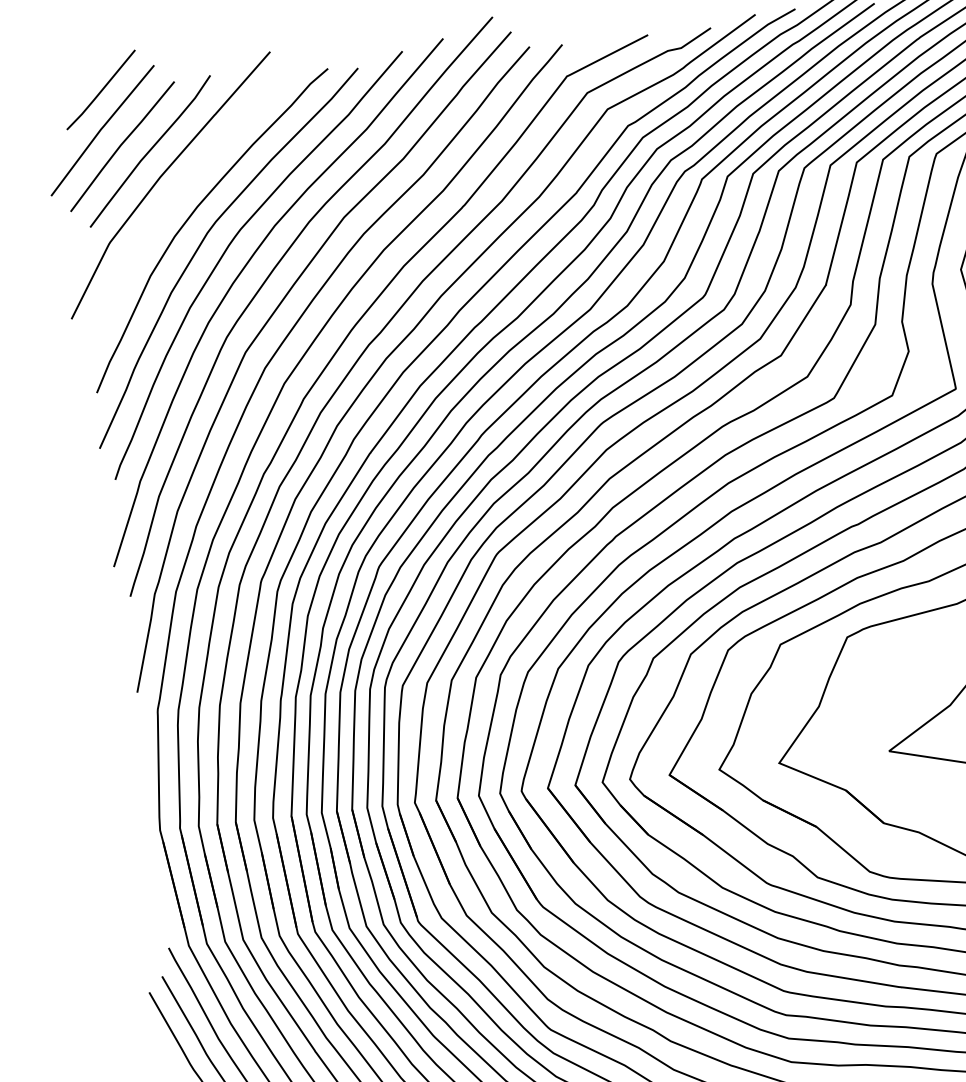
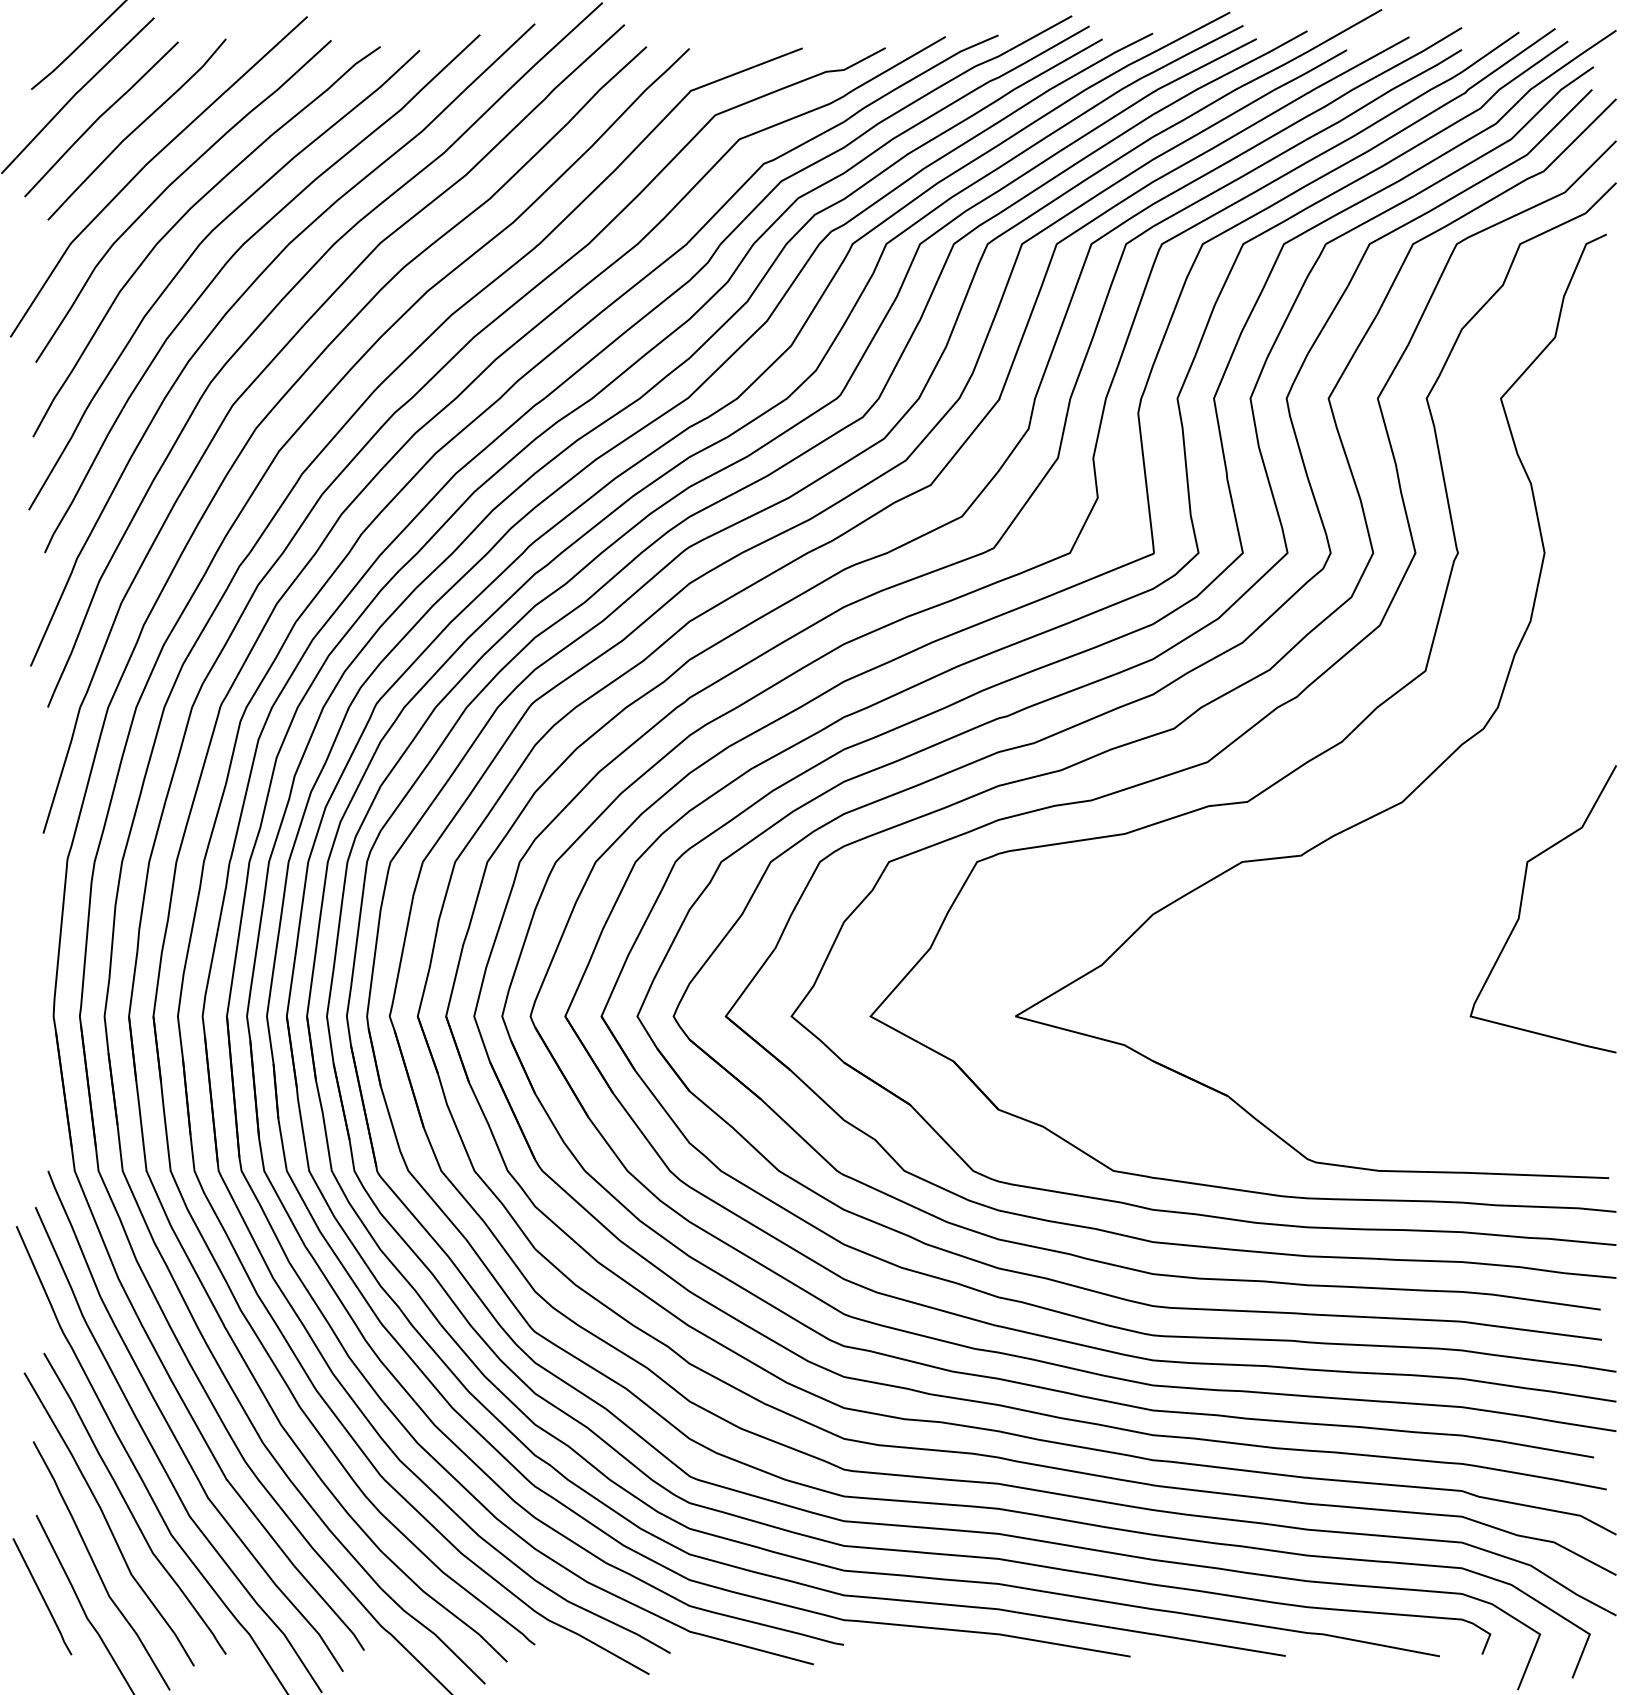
curve: (181, 190) -> (171, 185), added

